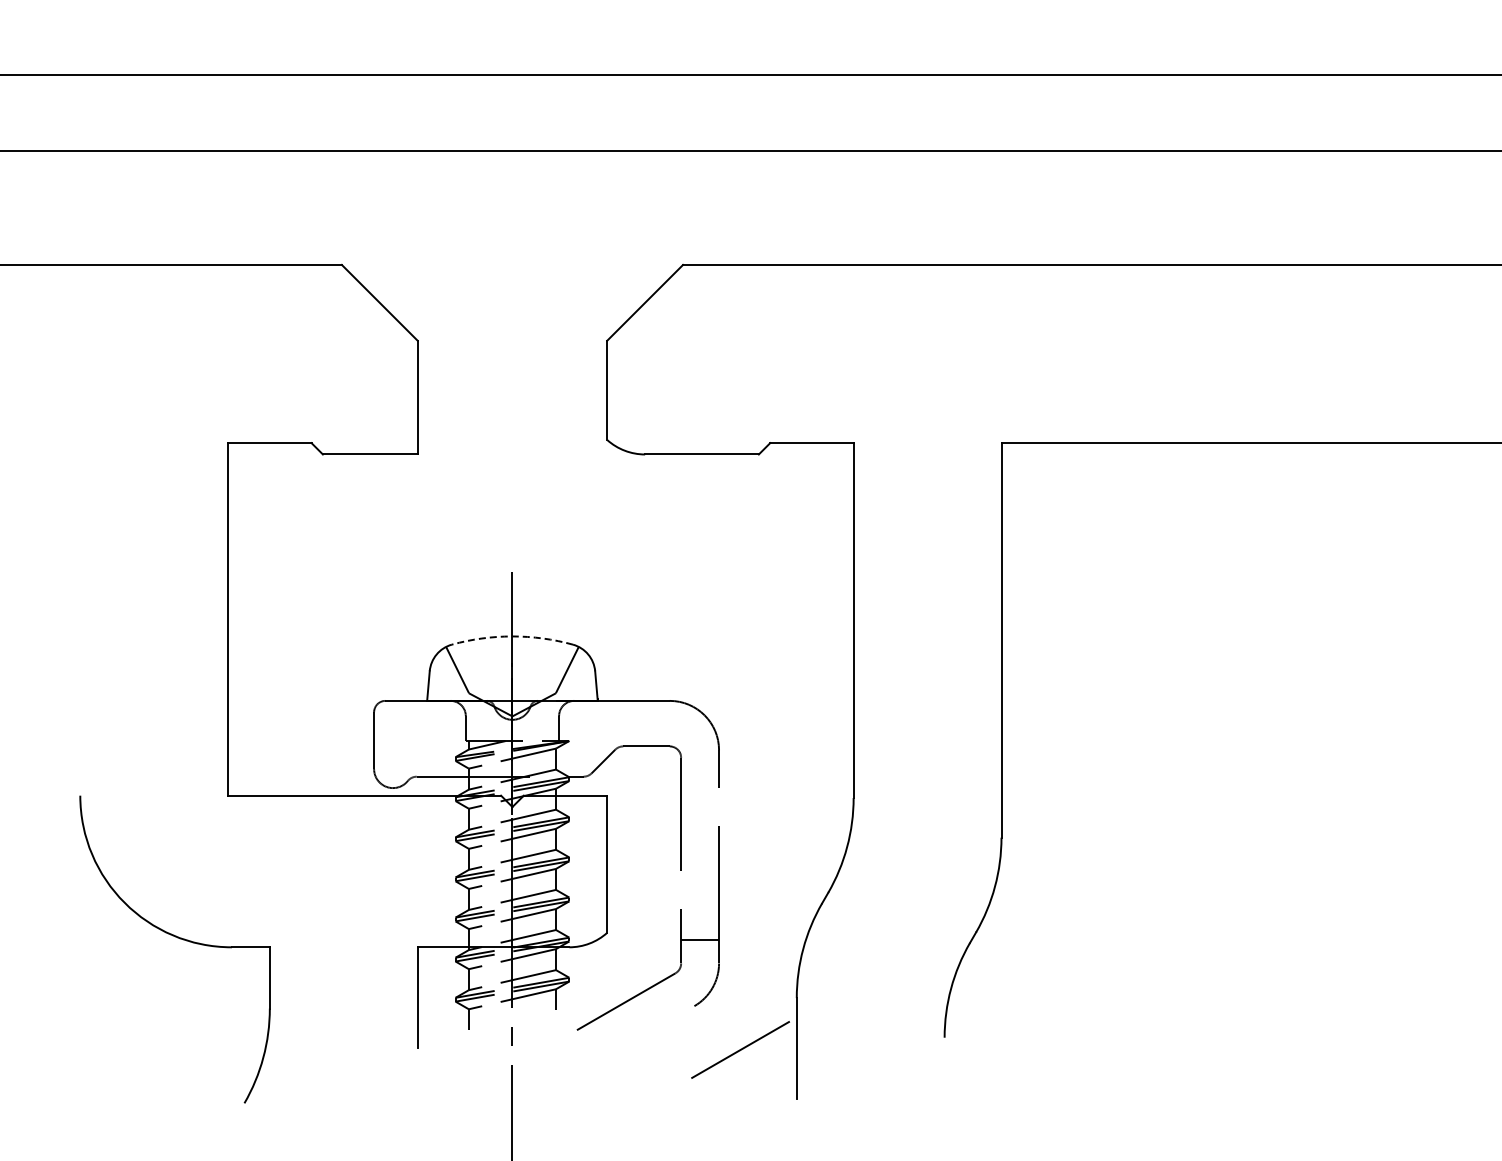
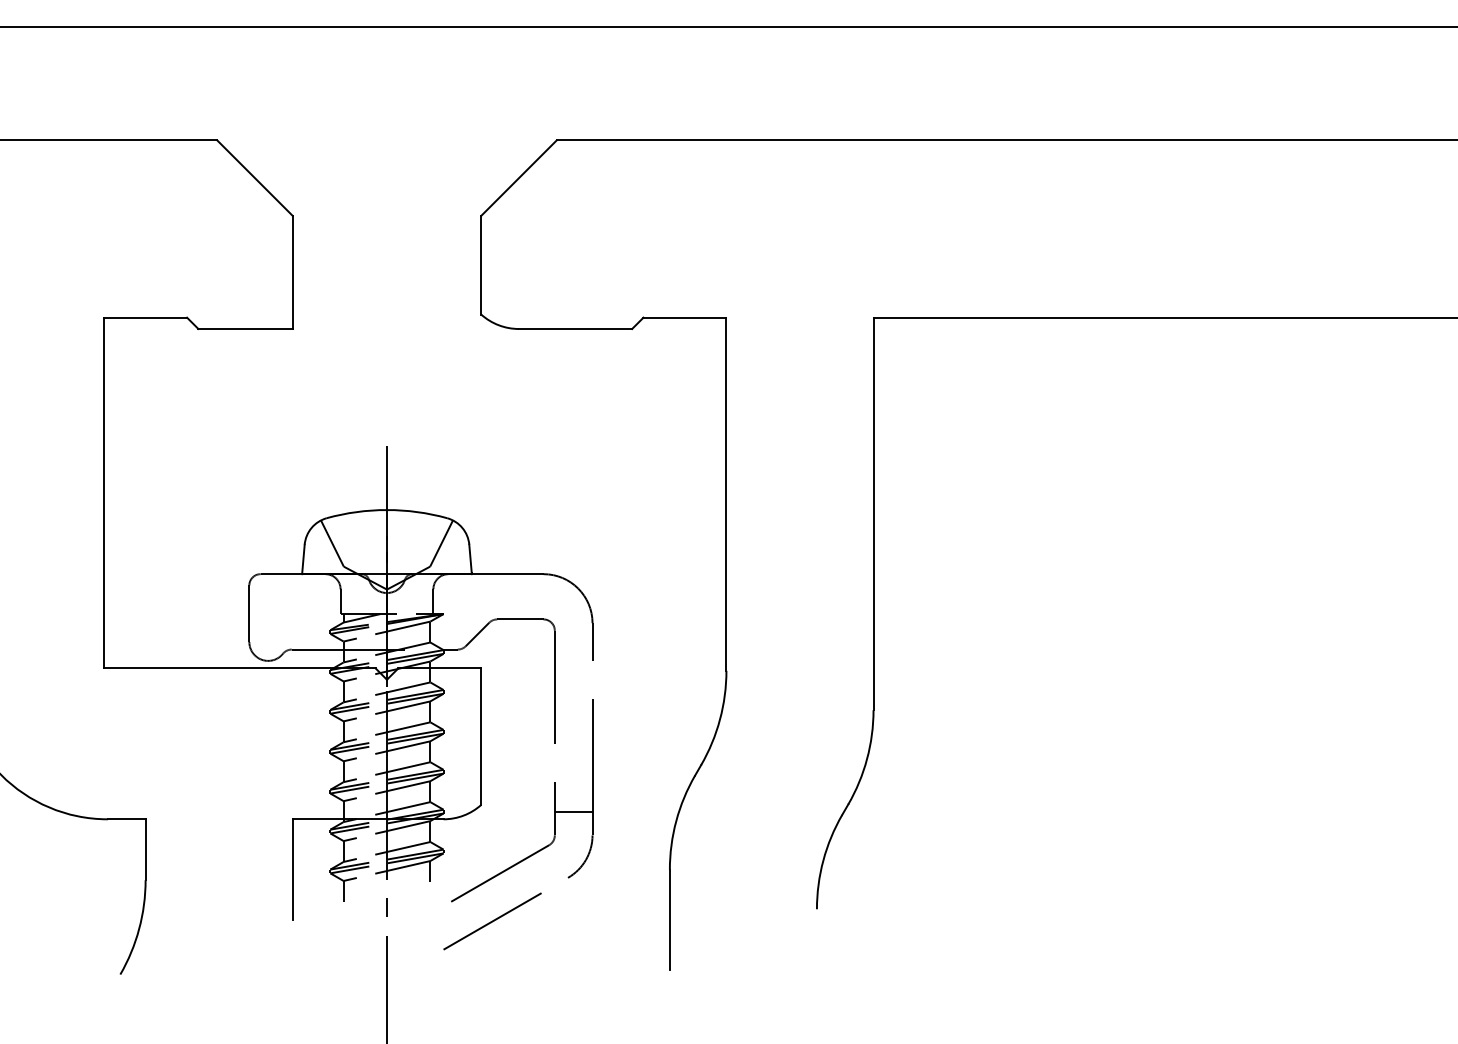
arc: (512, 636) -> (387, 510), dashed -> solid
line: (740, 1049) -> (492, 920), moved

